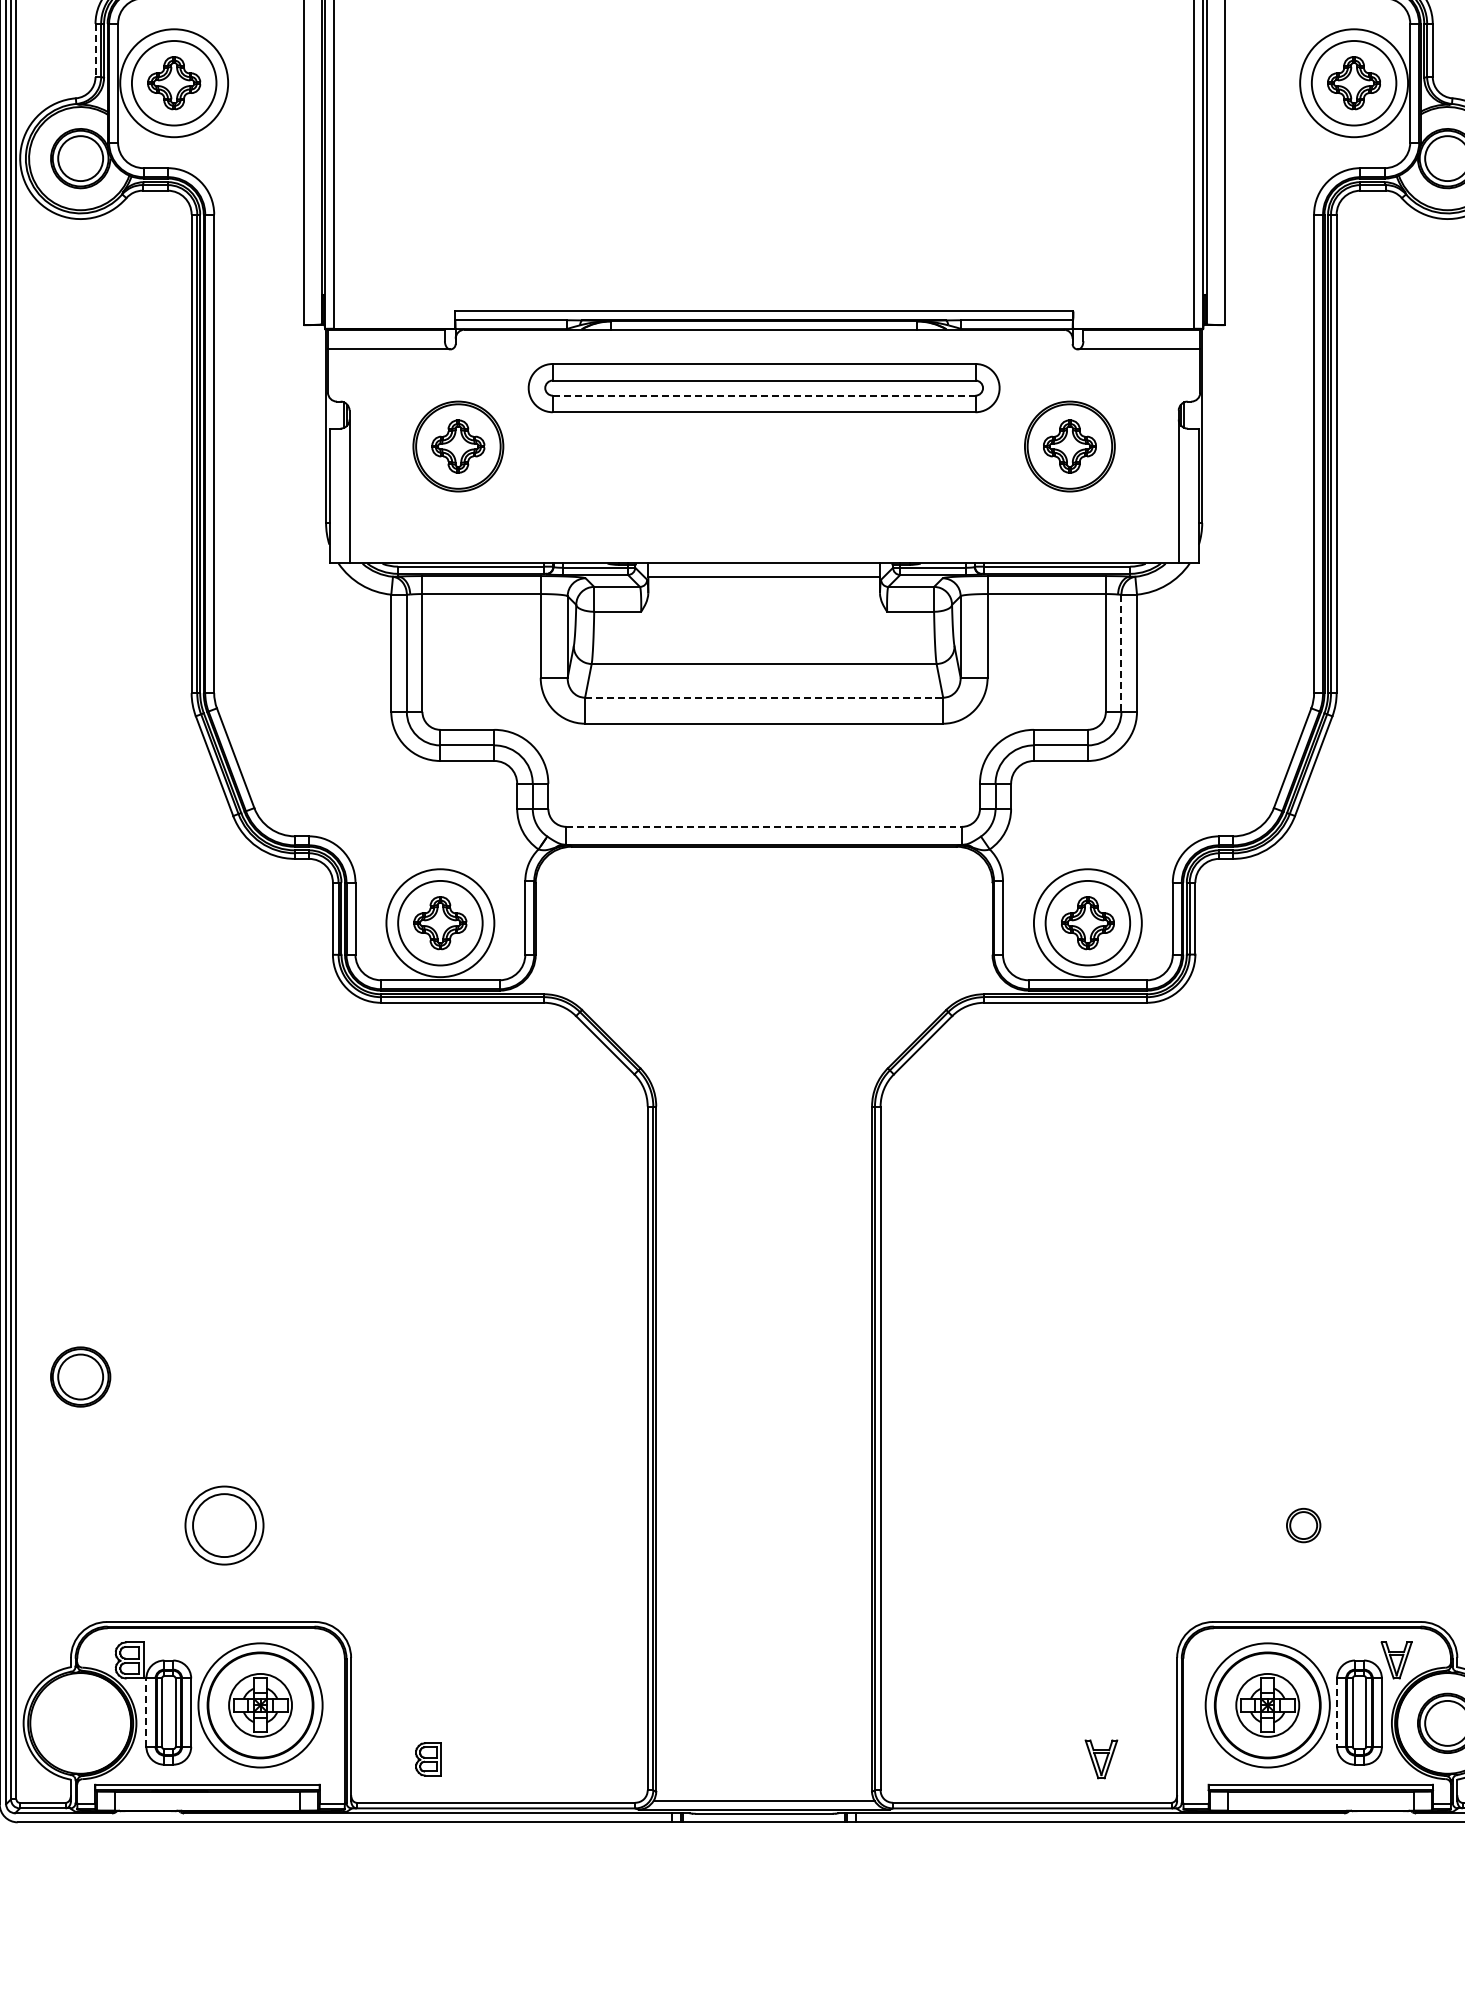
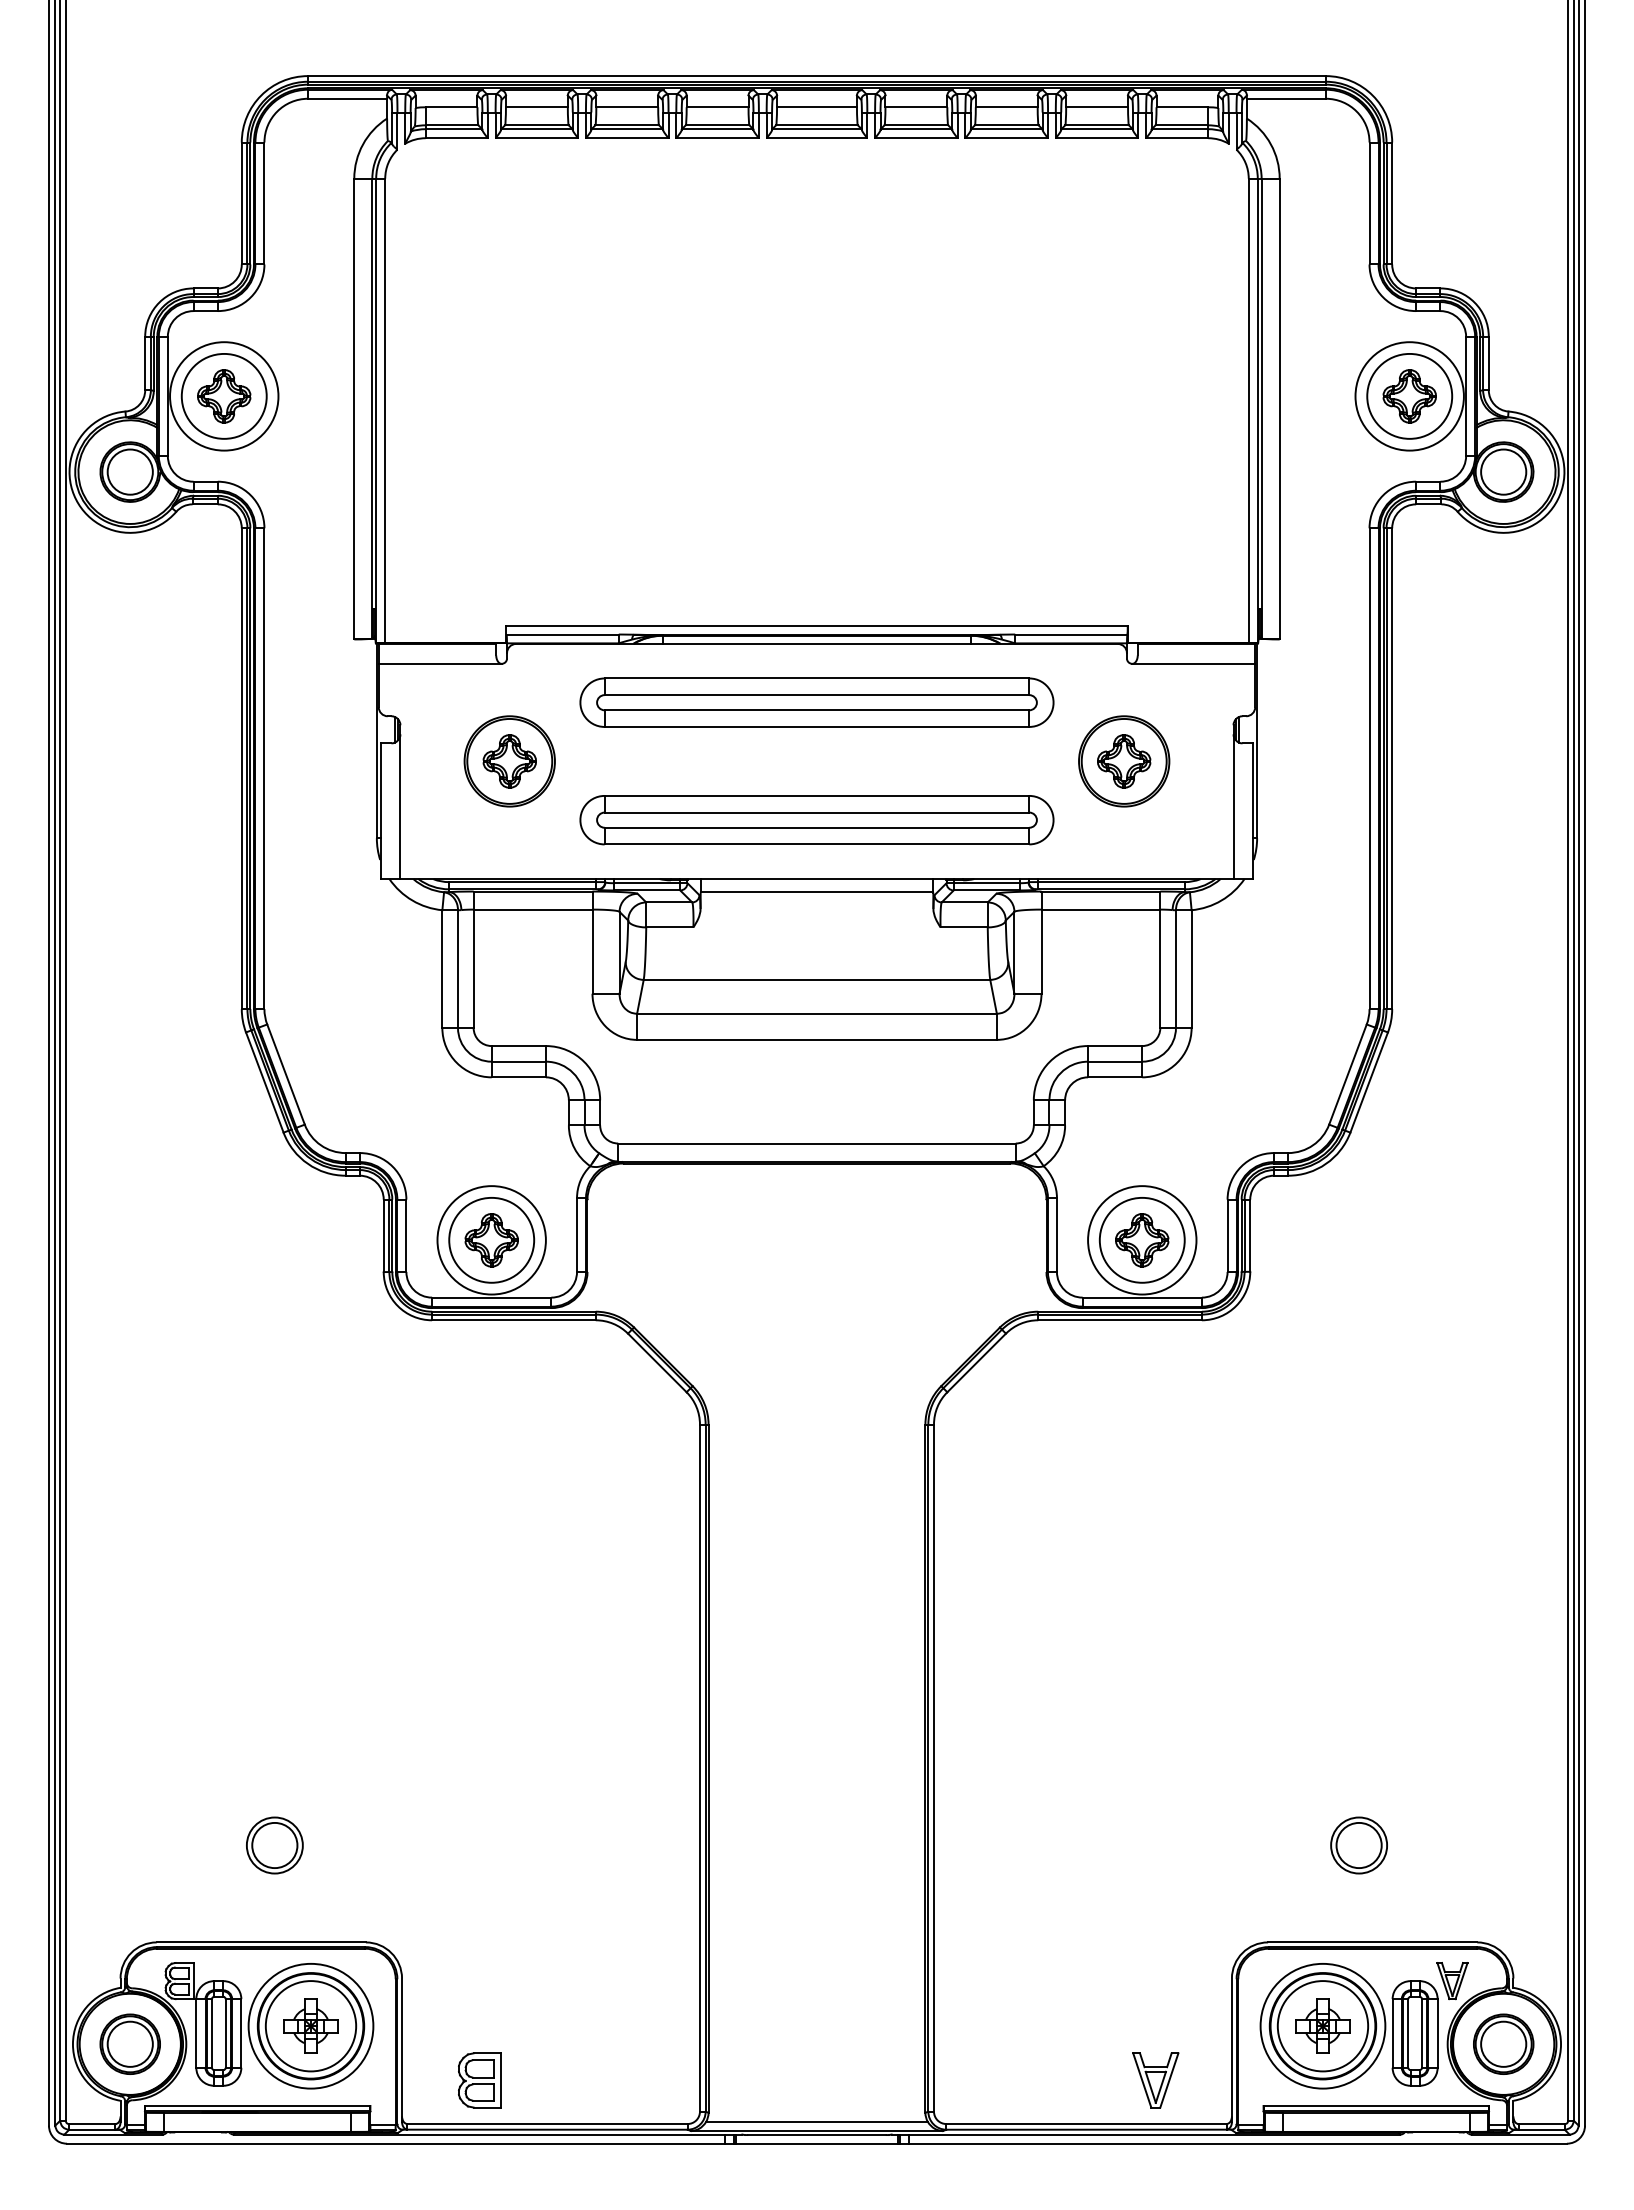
line: (95, 50) -> (145, 363), dashed -> solid
line: (764, 395) -> (817, 710), dashed -> solid
part: (763, 505) -> (816, 820), added
line: (1120, 653) -> (1175, 969), dashed -> solid
line: (764, 697) -> (817, 1013), dashed -> solid
line: (763, 826) -> (816, 1143), dashed -> solid
part: (79, 1376) -> (129, 2043), moved
part: (224, 1525) -> (274, 1845), size x0.71
part: (1303, 1525) -> (1358, 1845), size x1.67
circle: (260, 1705) -> (310, 2026), size x1.43
circle: (1267, 1705) -> (1322, 2026), size x1.43
line: (146, 1711) -> (196, 2032), dashed -> solid
line: (1336, 1712) -> (1392, 2033), dashed -> solid
part: (428, 1759) -> (479, 2080), size x1.67
part: (1101, 1759) -> (1155, 2080), size x1.43

